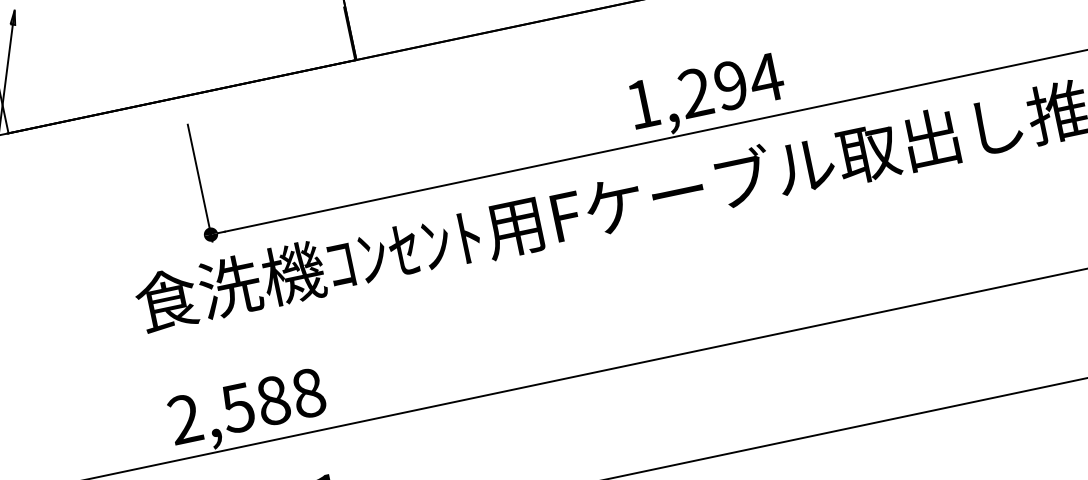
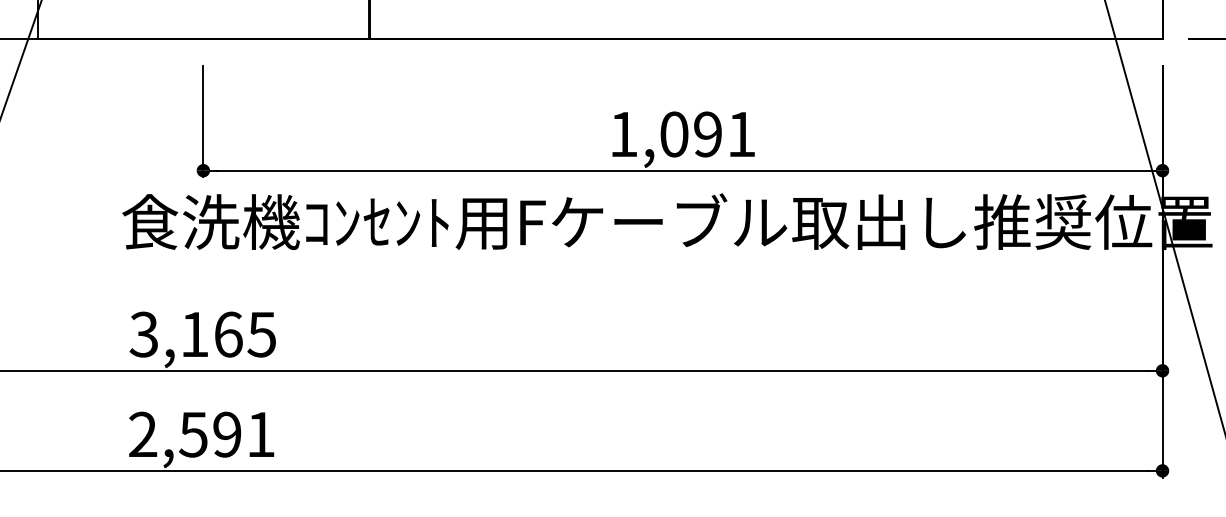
text: (731, 85) -> (708, 134), 1,294 -> 1,091
text: (246, 406) -> (202, 334), 2,588 -> 3,165

